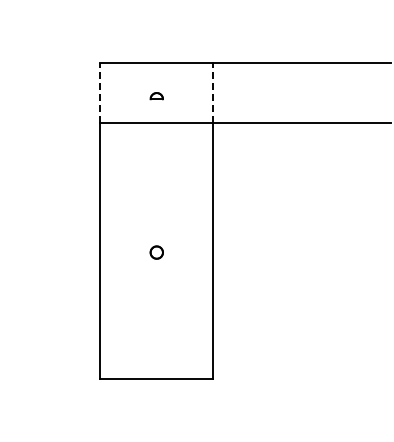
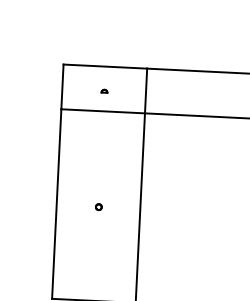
line: (99, 92) -> (62, 86), dashed -> solid
line: (212, 92) -> (146, 90), dashed -> solid
part: (156, 96) -> (104, 91), size x0.62
part: (156, 252) -> (98, 207), size x0.62

